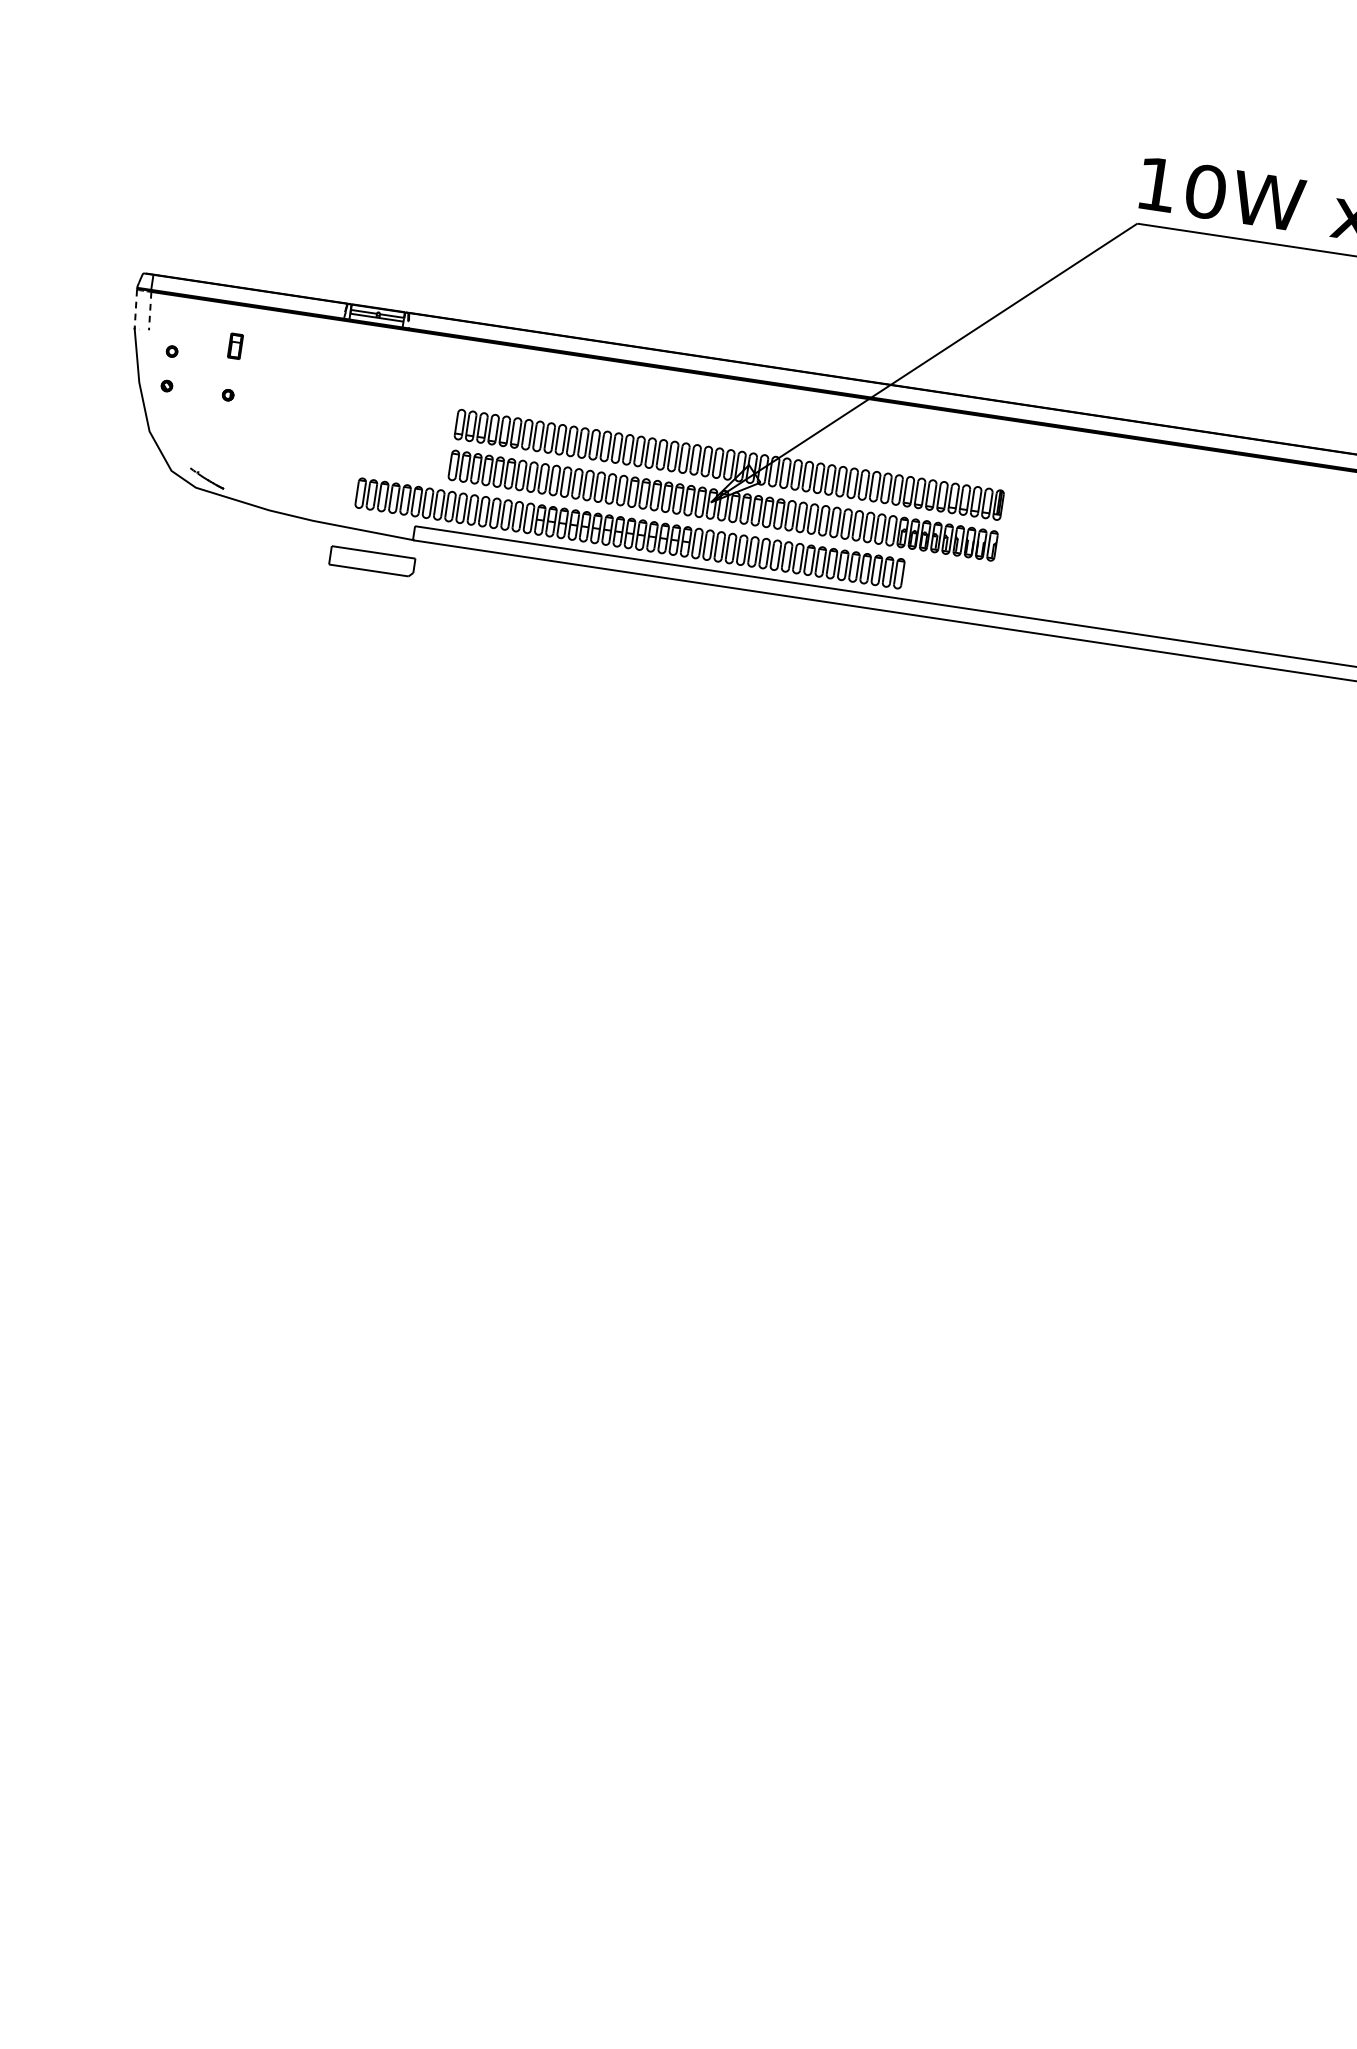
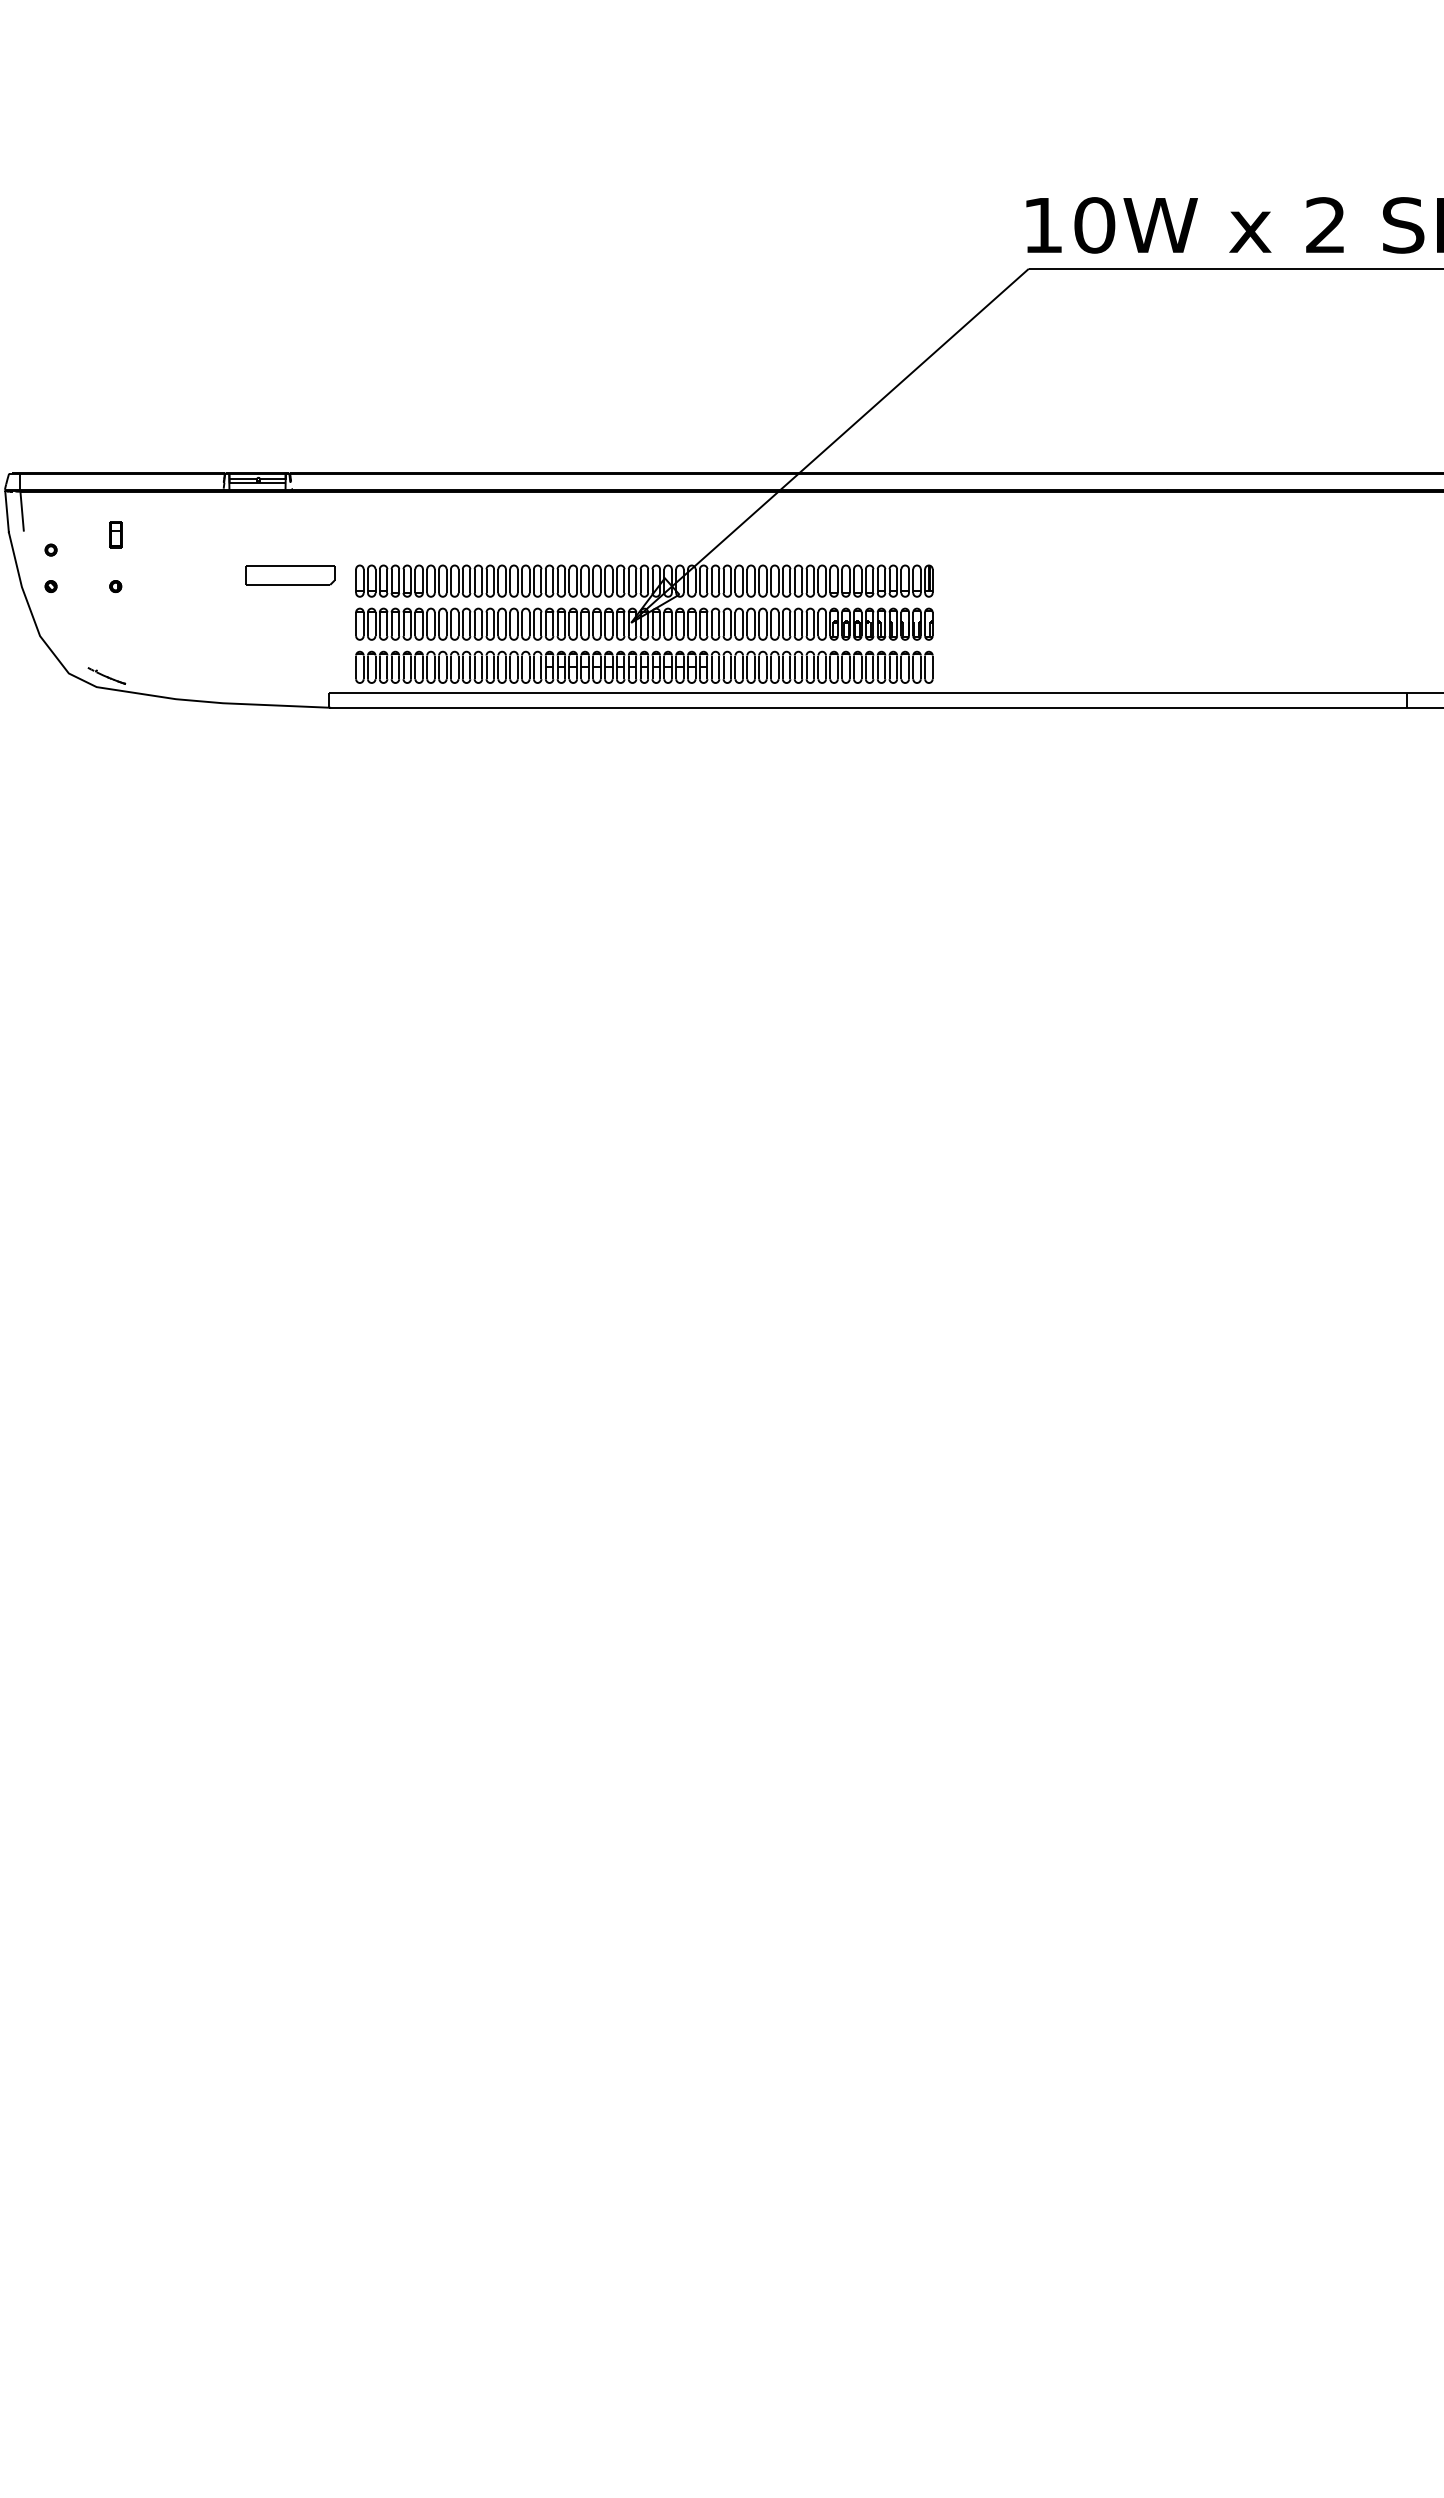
line: (136, 309) -> (7, 512), dashed -> solid
line: (150, 311) -> (22, 512), dashed -> solid
part: (630, 532) -> (644, 666), moved
part: (372, 561) -> (290, 575), moved

